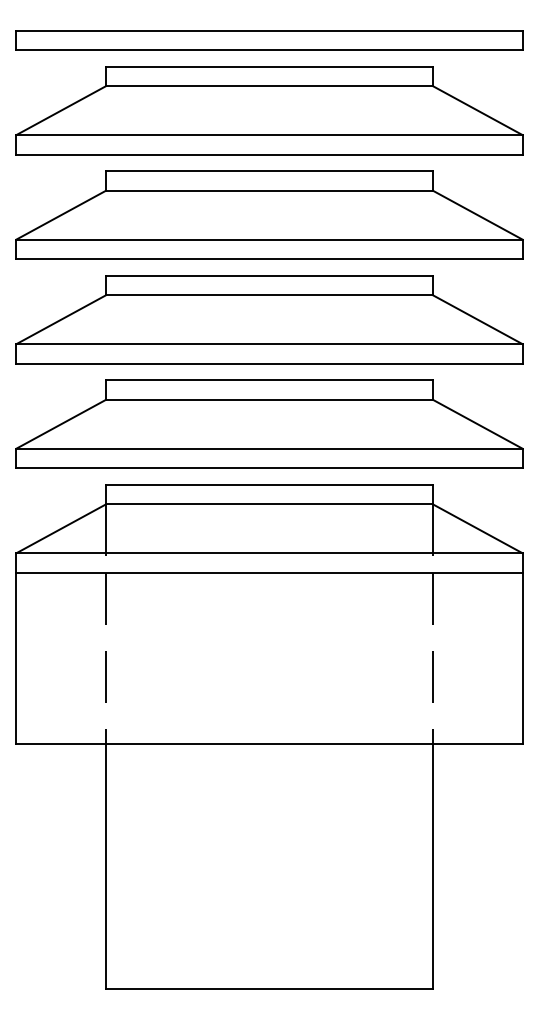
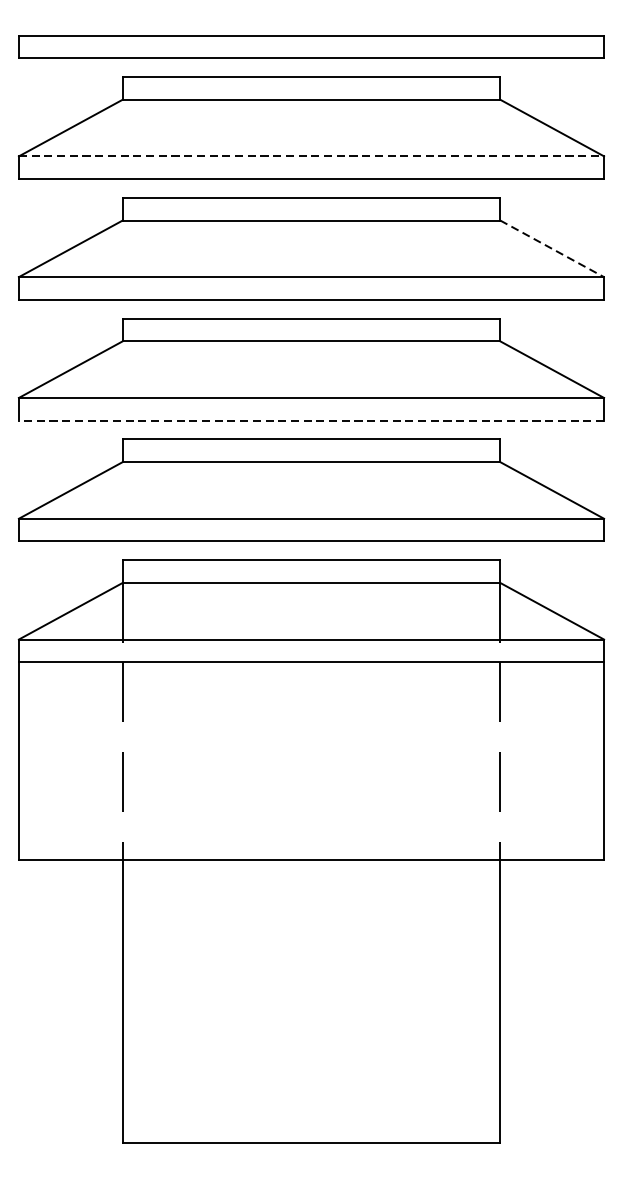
line: (270, 135) -> (312, 156), solid -> dashed
line: (478, 215) -> (552, 249), solid -> dashed
line: (269, 363) -> (311, 420), solid -> dashed

